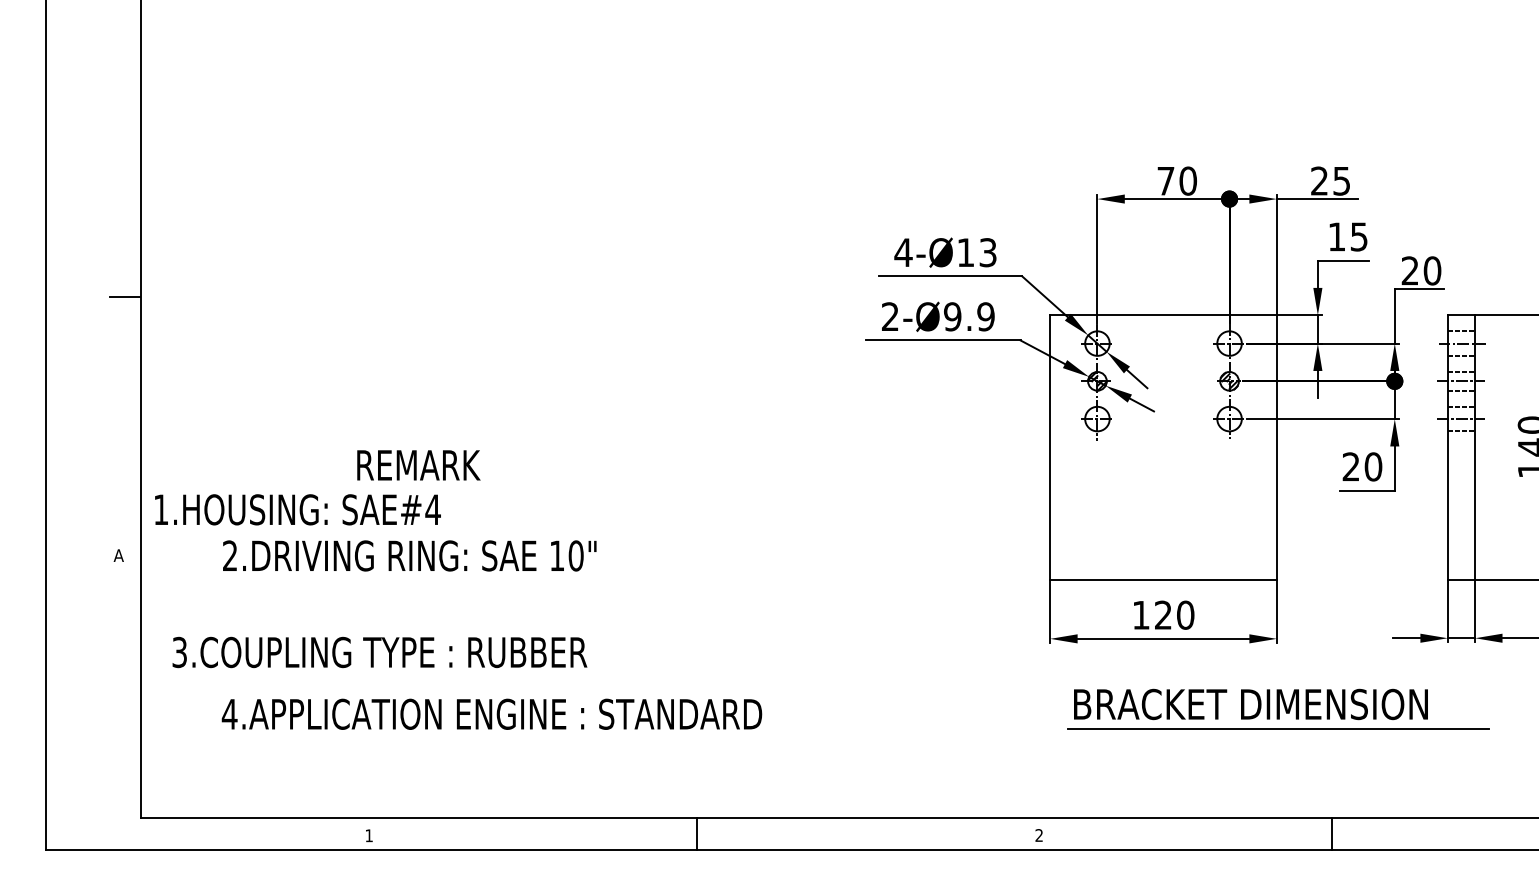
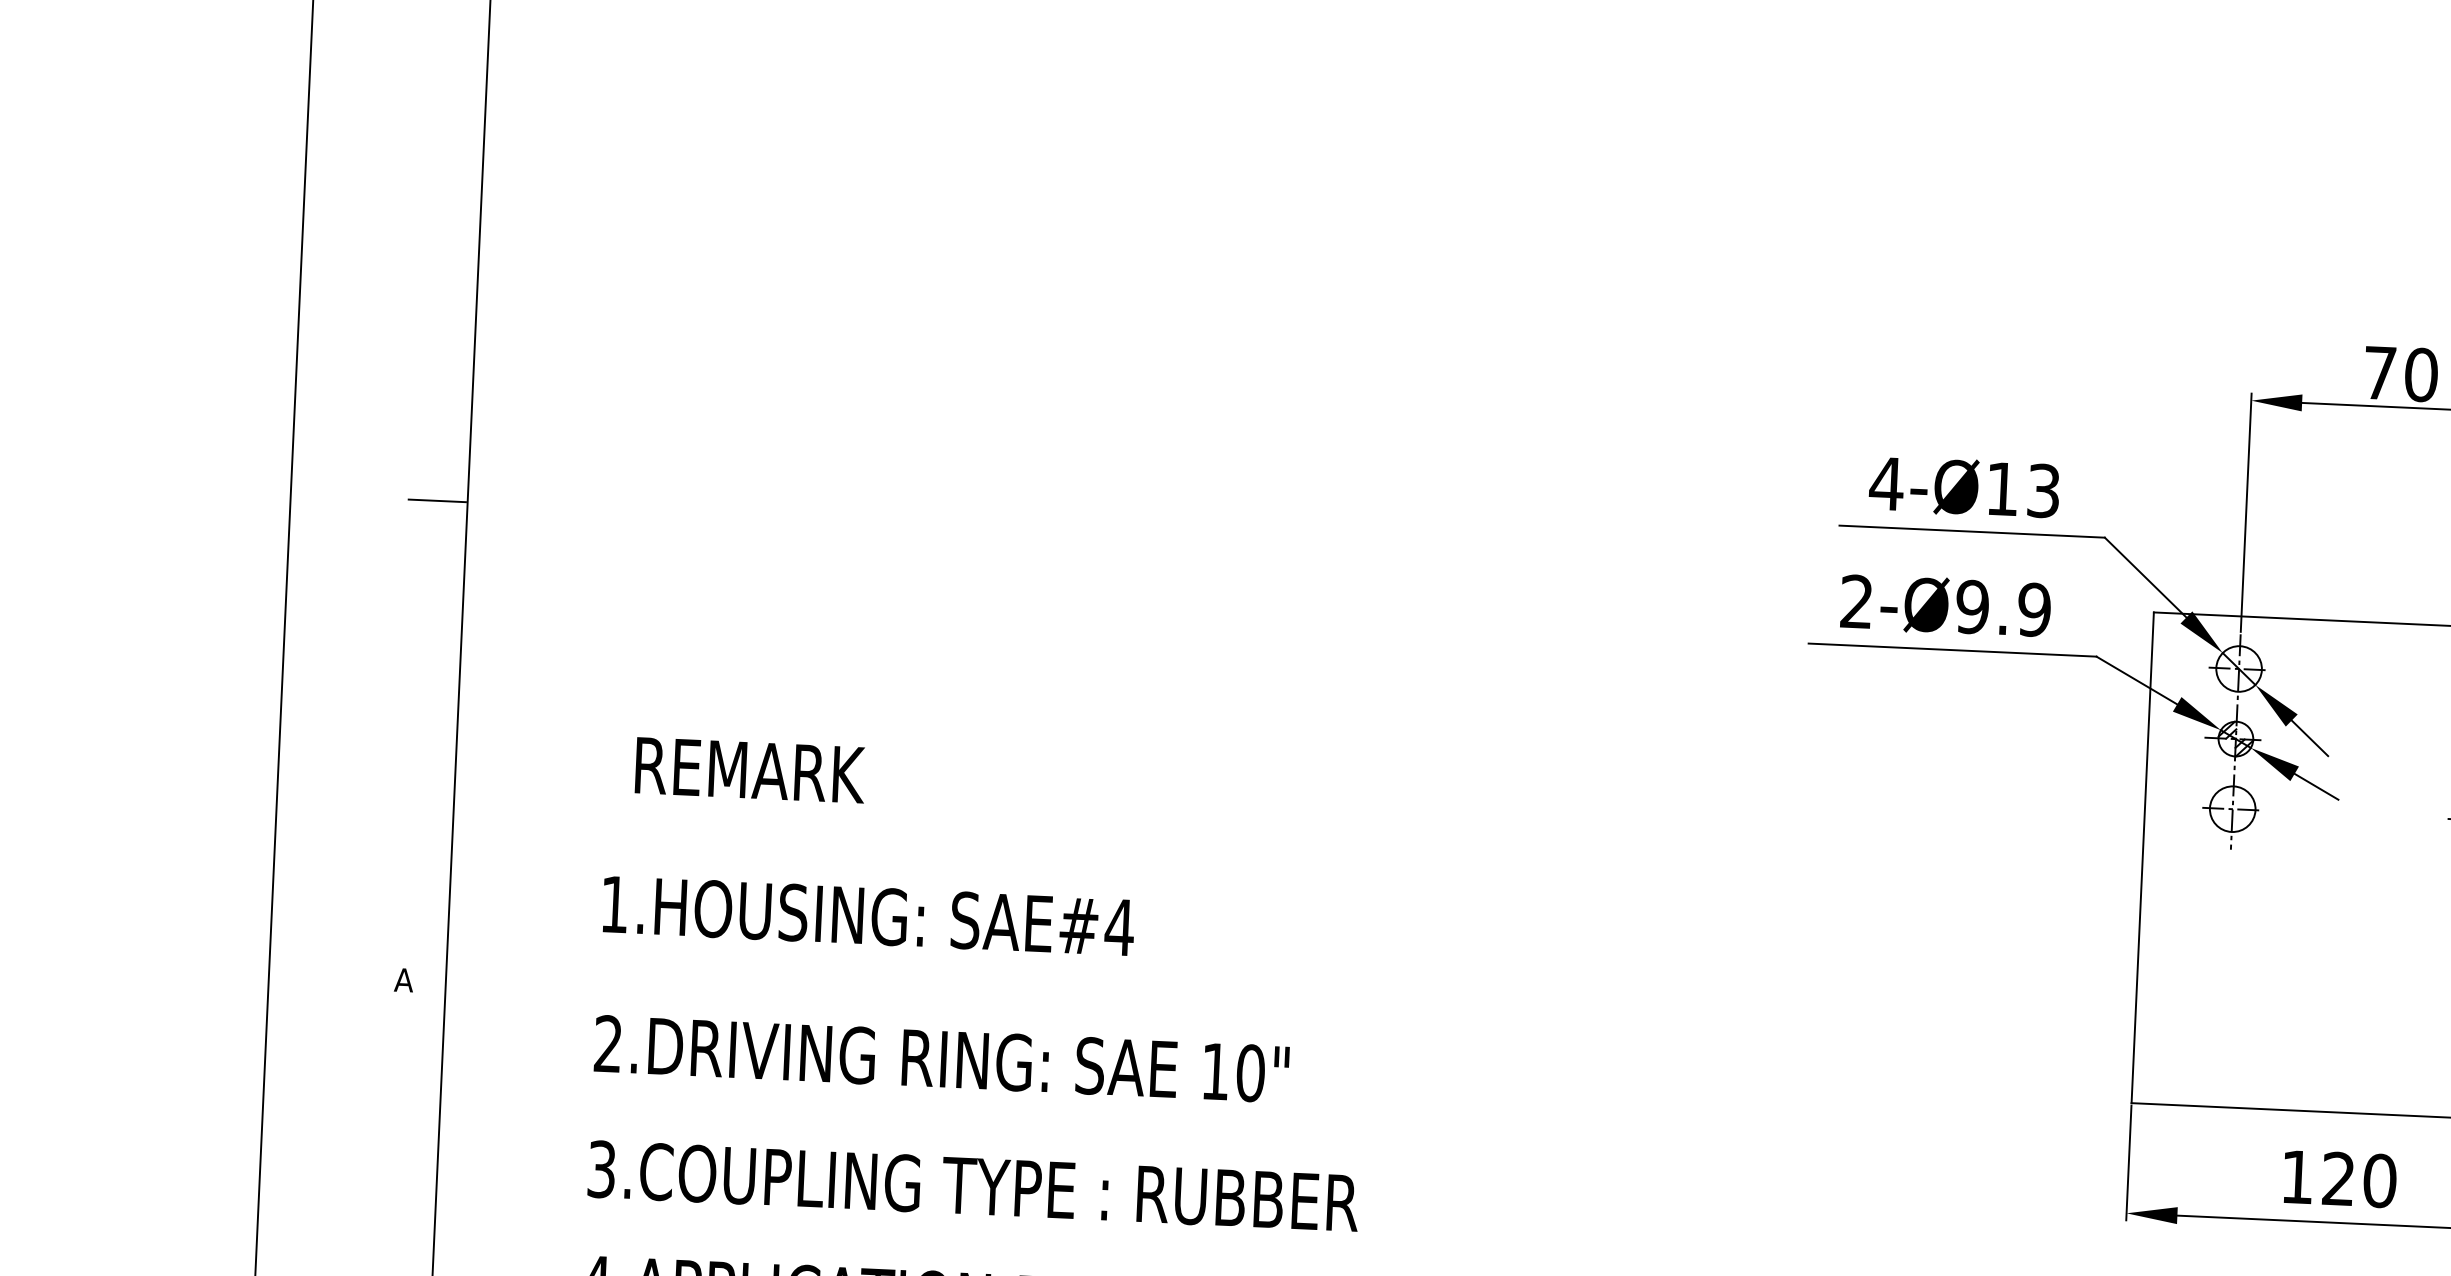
text: (418, 465) -> (749, 770), moved
text: (297, 509) -> (867, 915), moved
text: (409, 555) -> (941, 1058), moved
text: (379, 652) -> (972, 1186), moved

